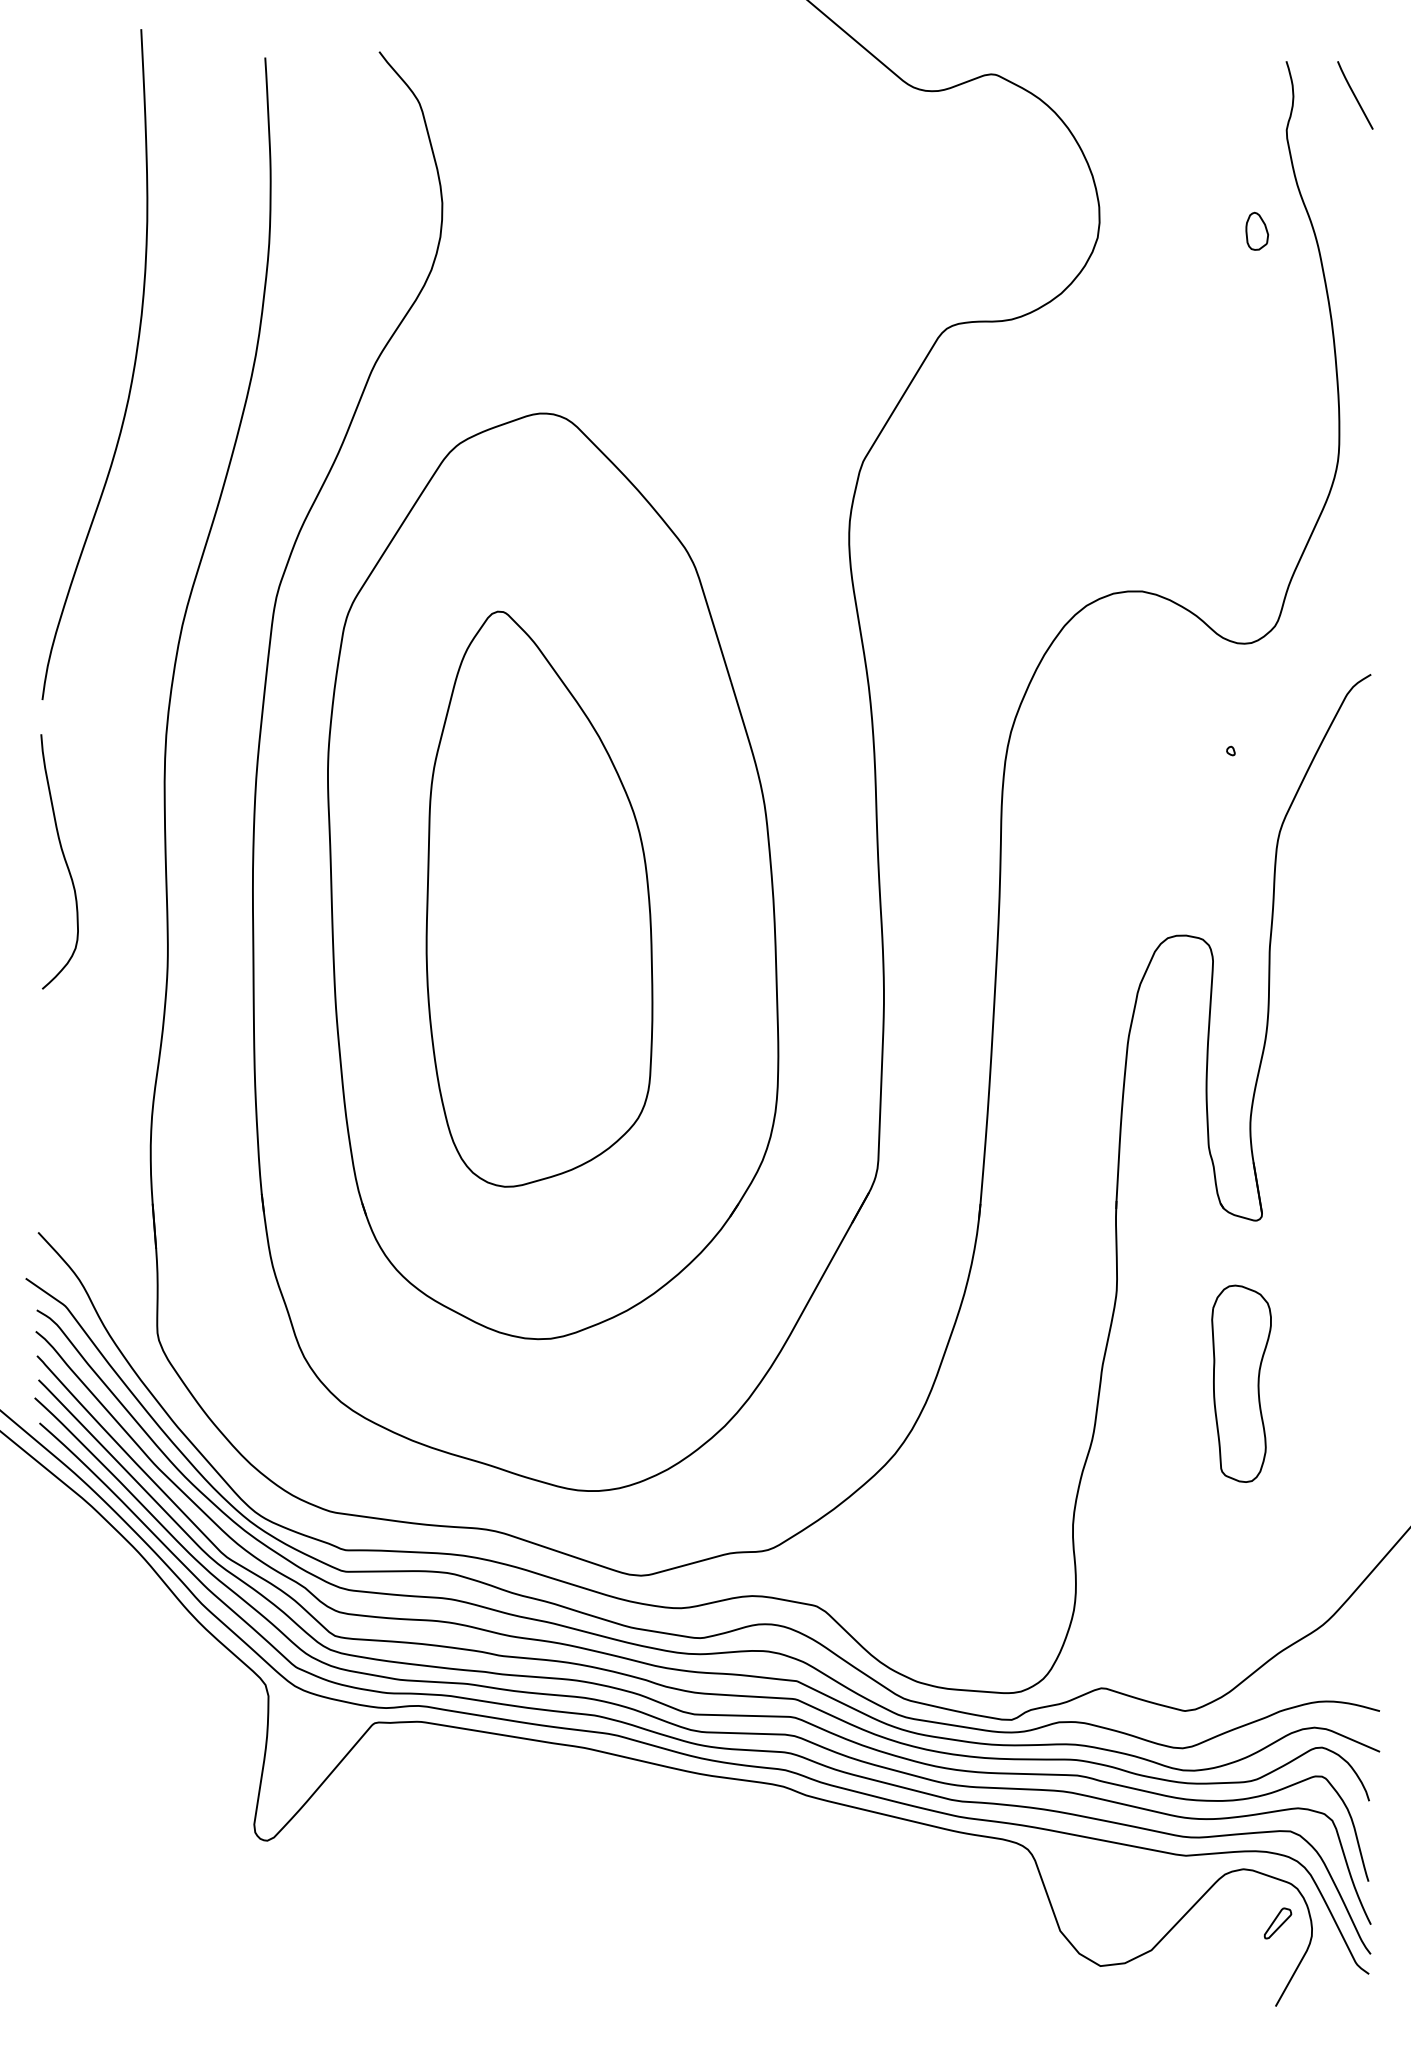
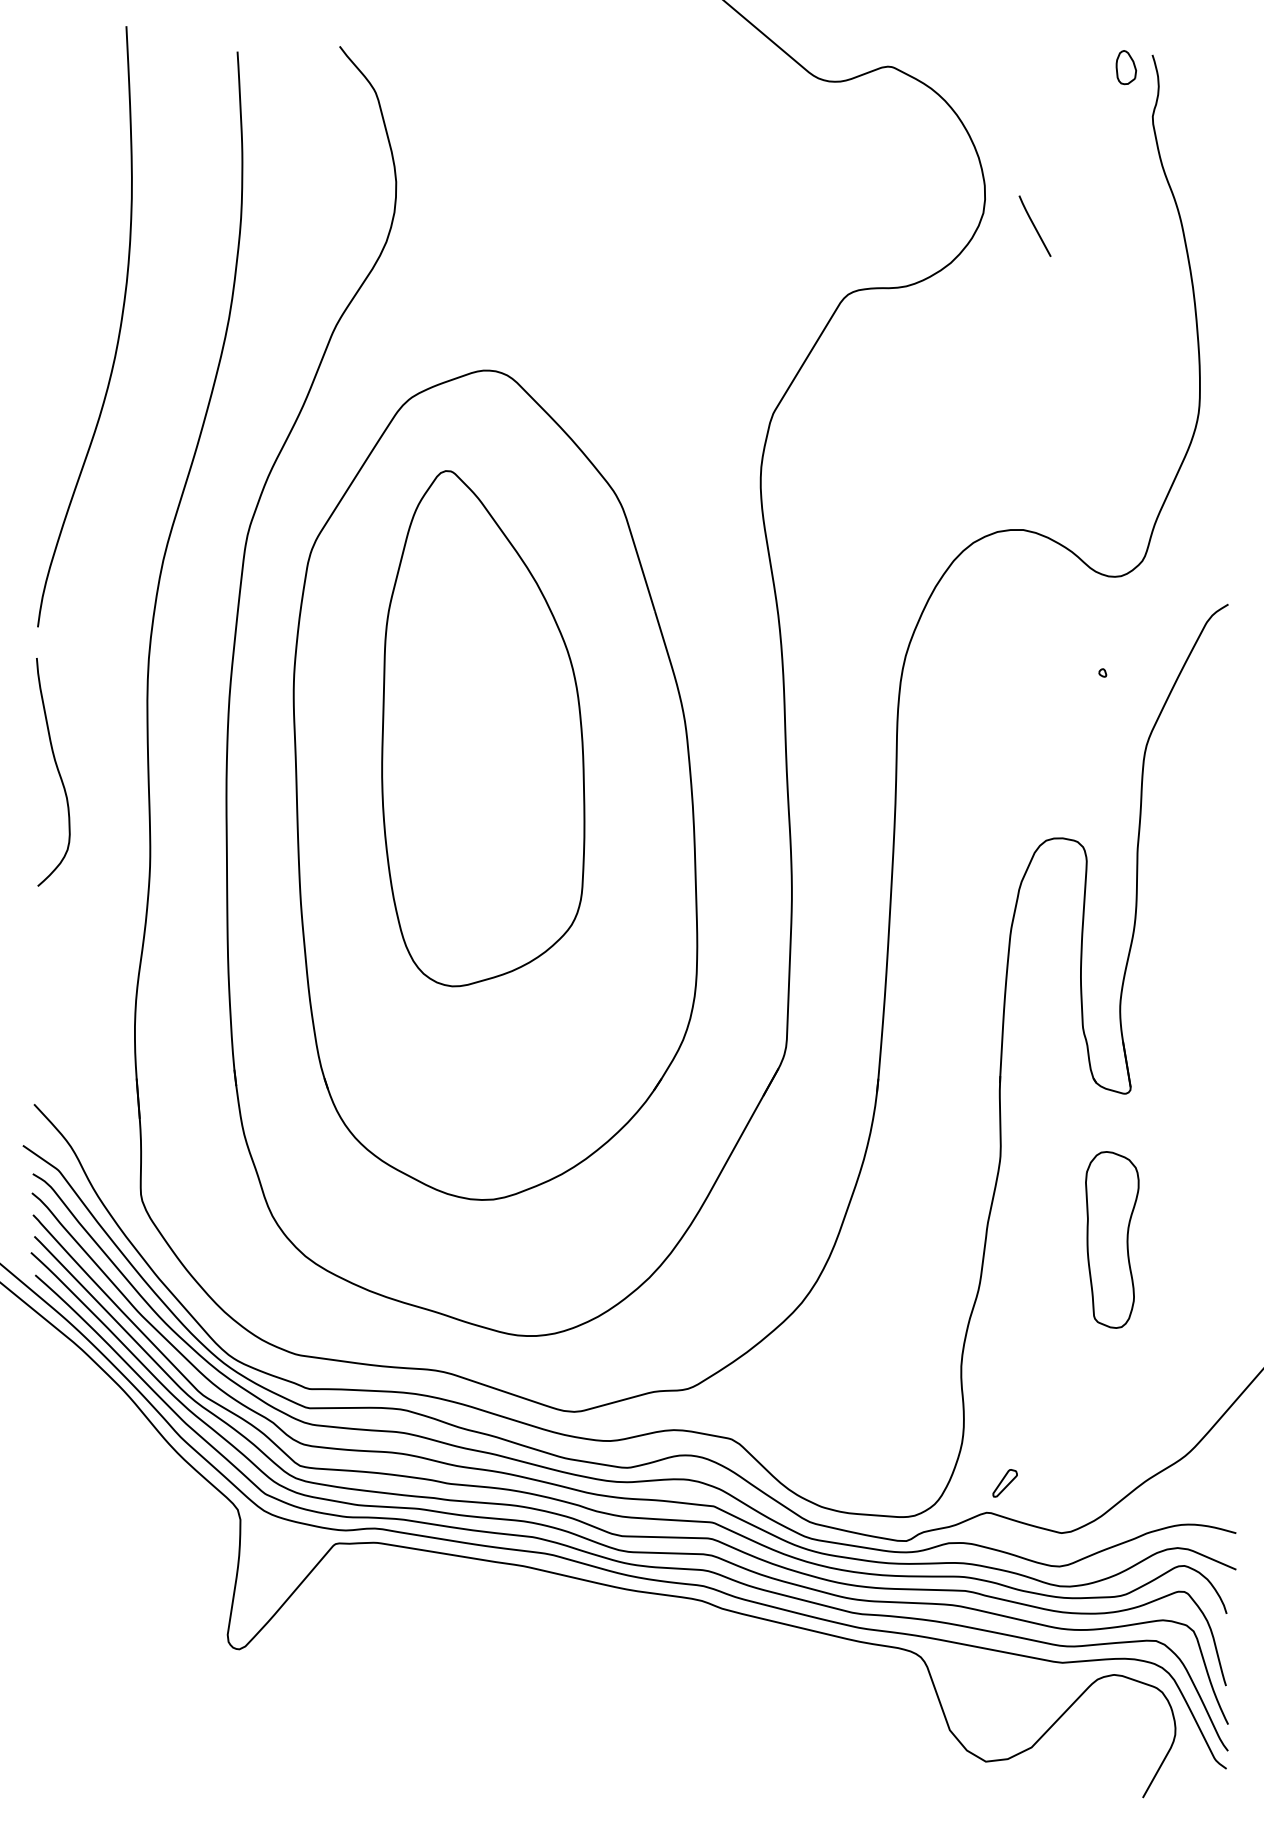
line: (1355, 95) -> (1035, 226), moved
part: (1257, 230) -> (1126, 66), moved
part: (539, 898) -> (483, 728), moved
part: (1277, 1923) -> (1004, 1483), moved

